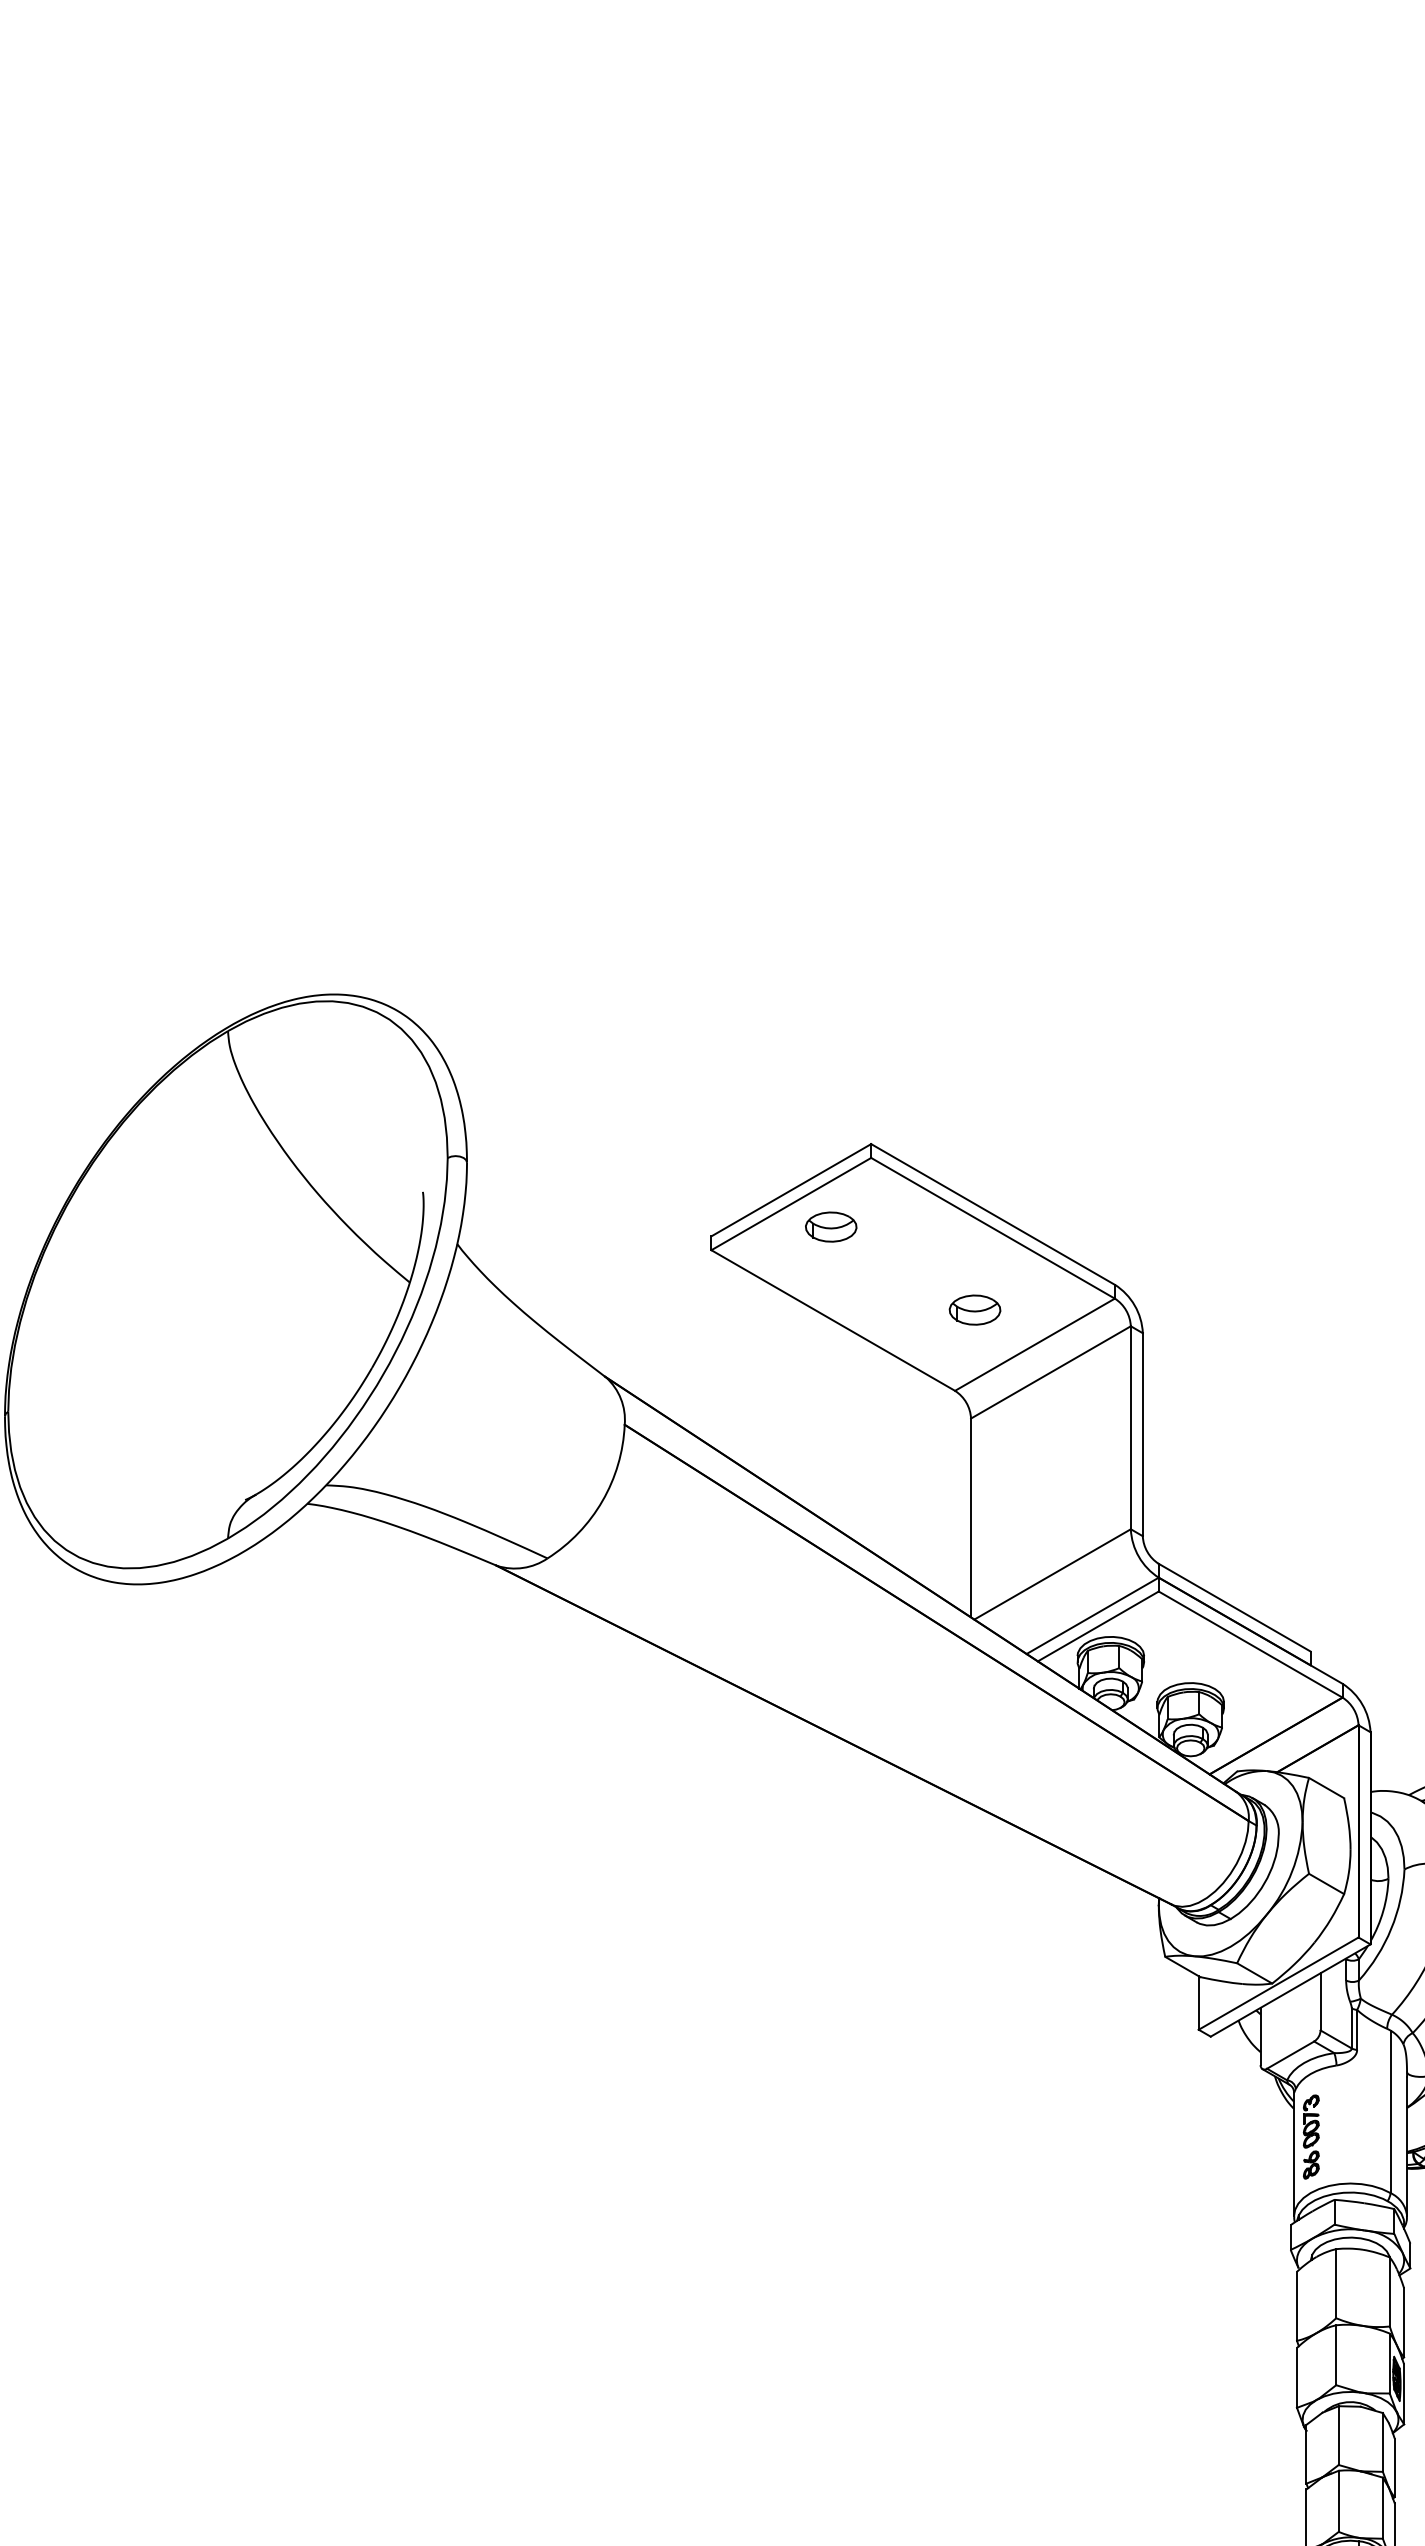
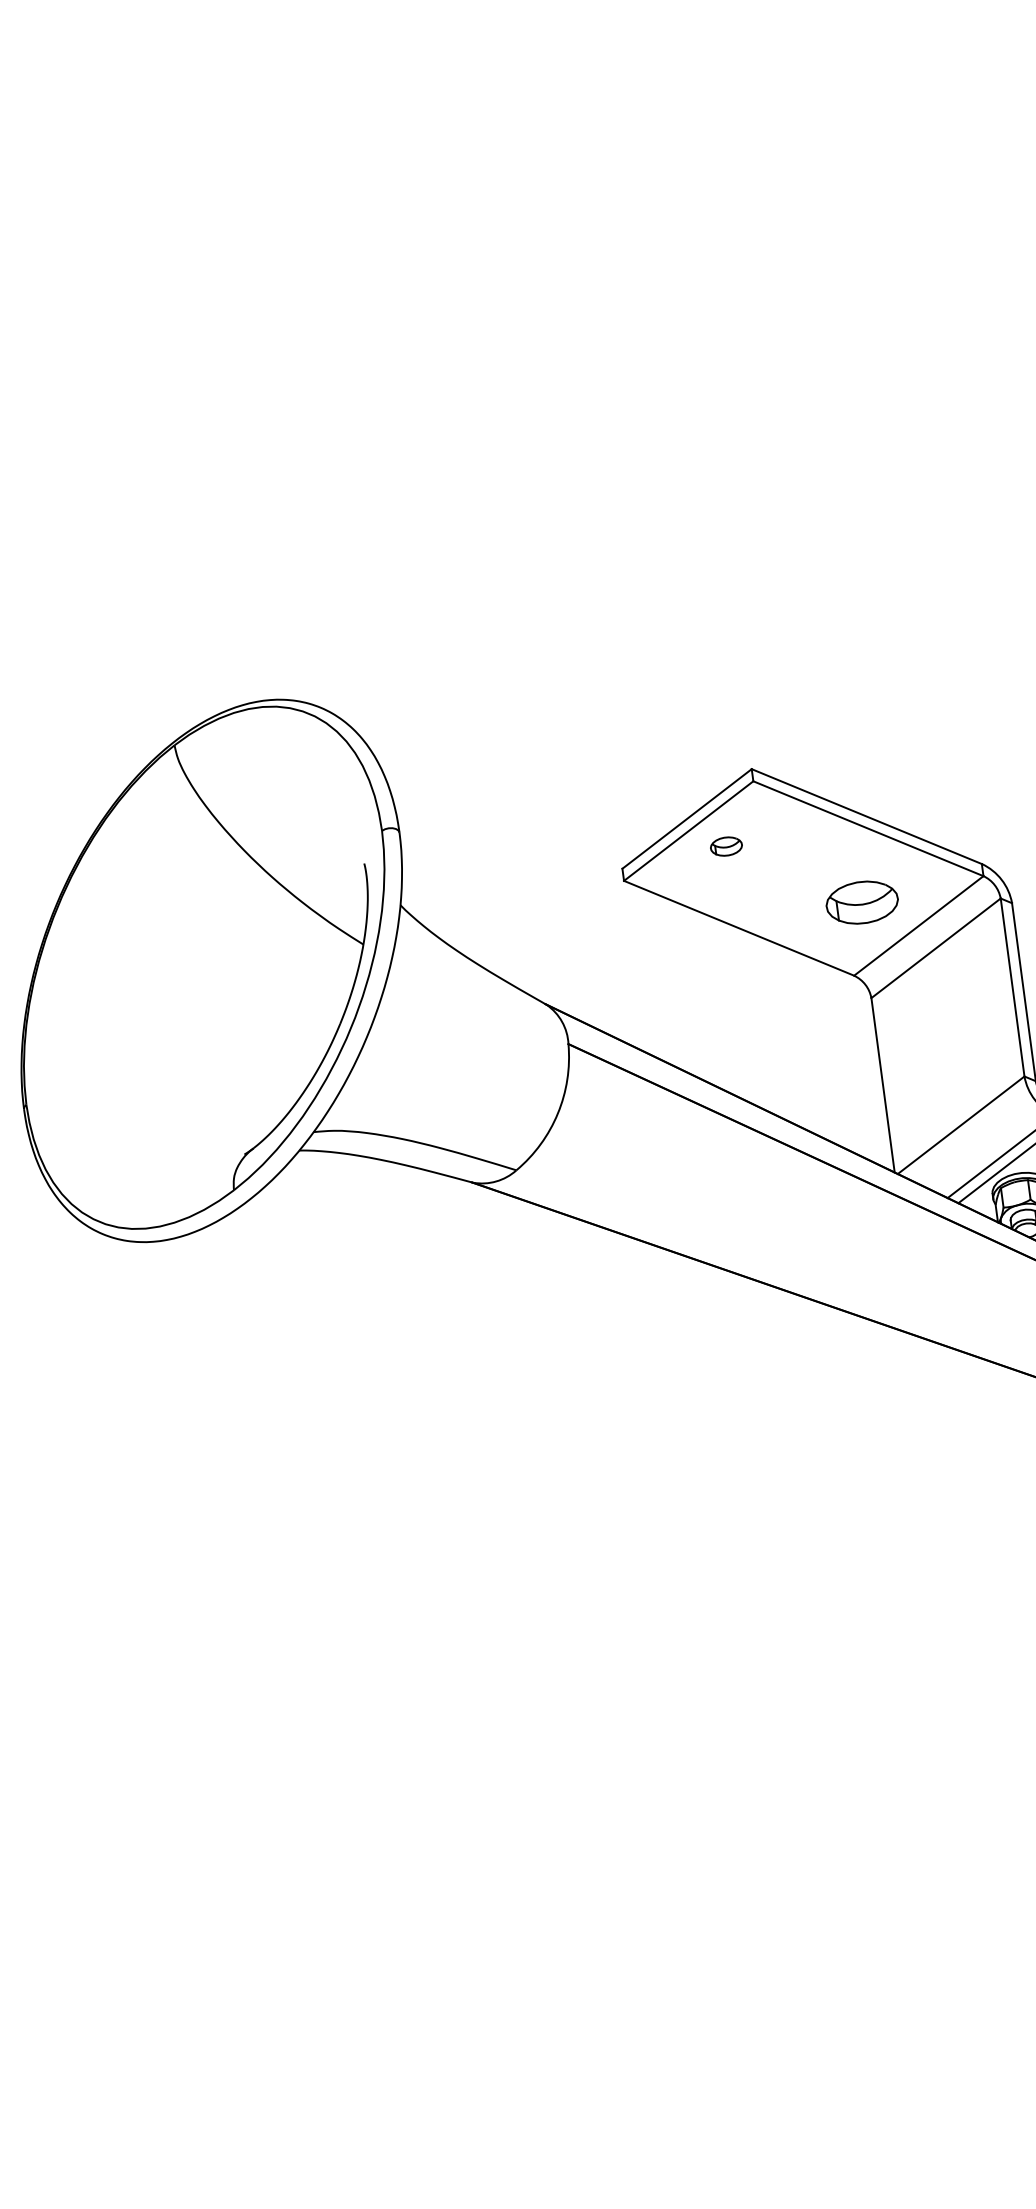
part: (831, 1226) -> (726, 846), size x0.7
part: (974, 1309) -> (861, 902), size x1.6

